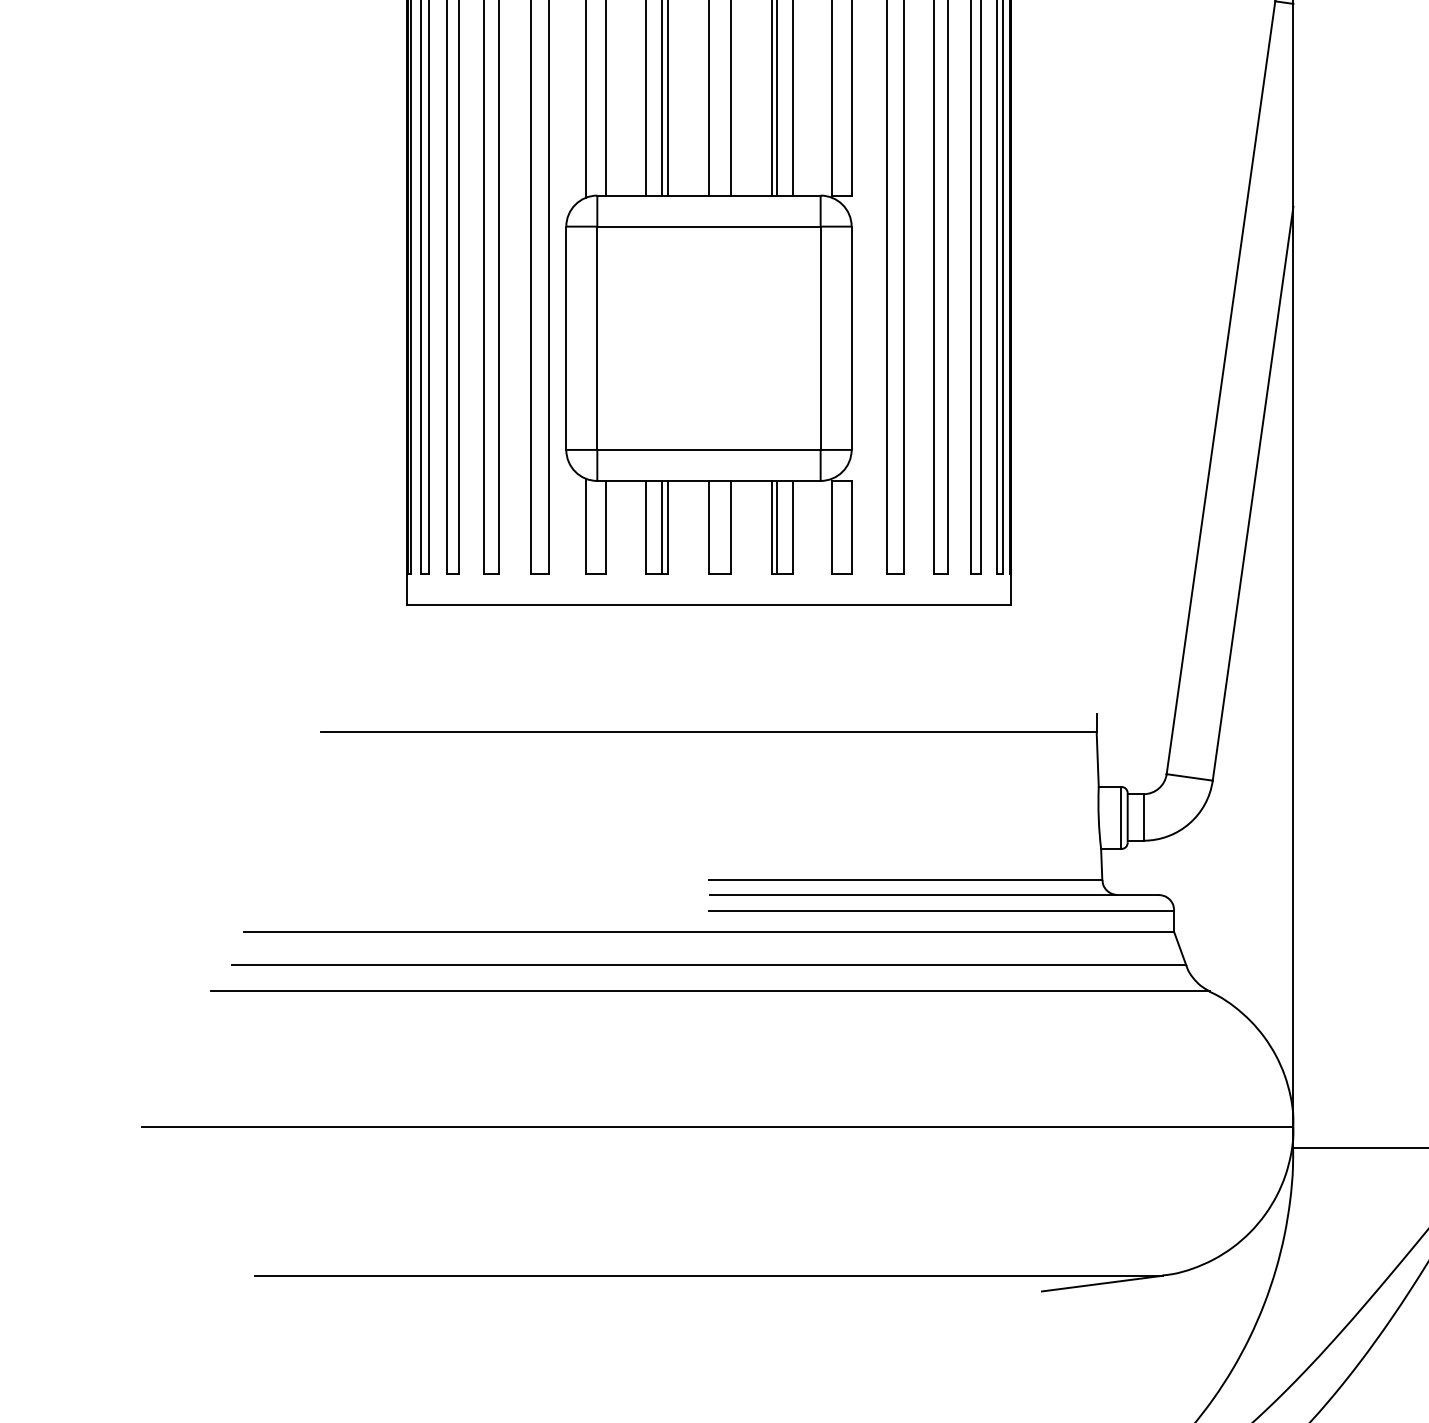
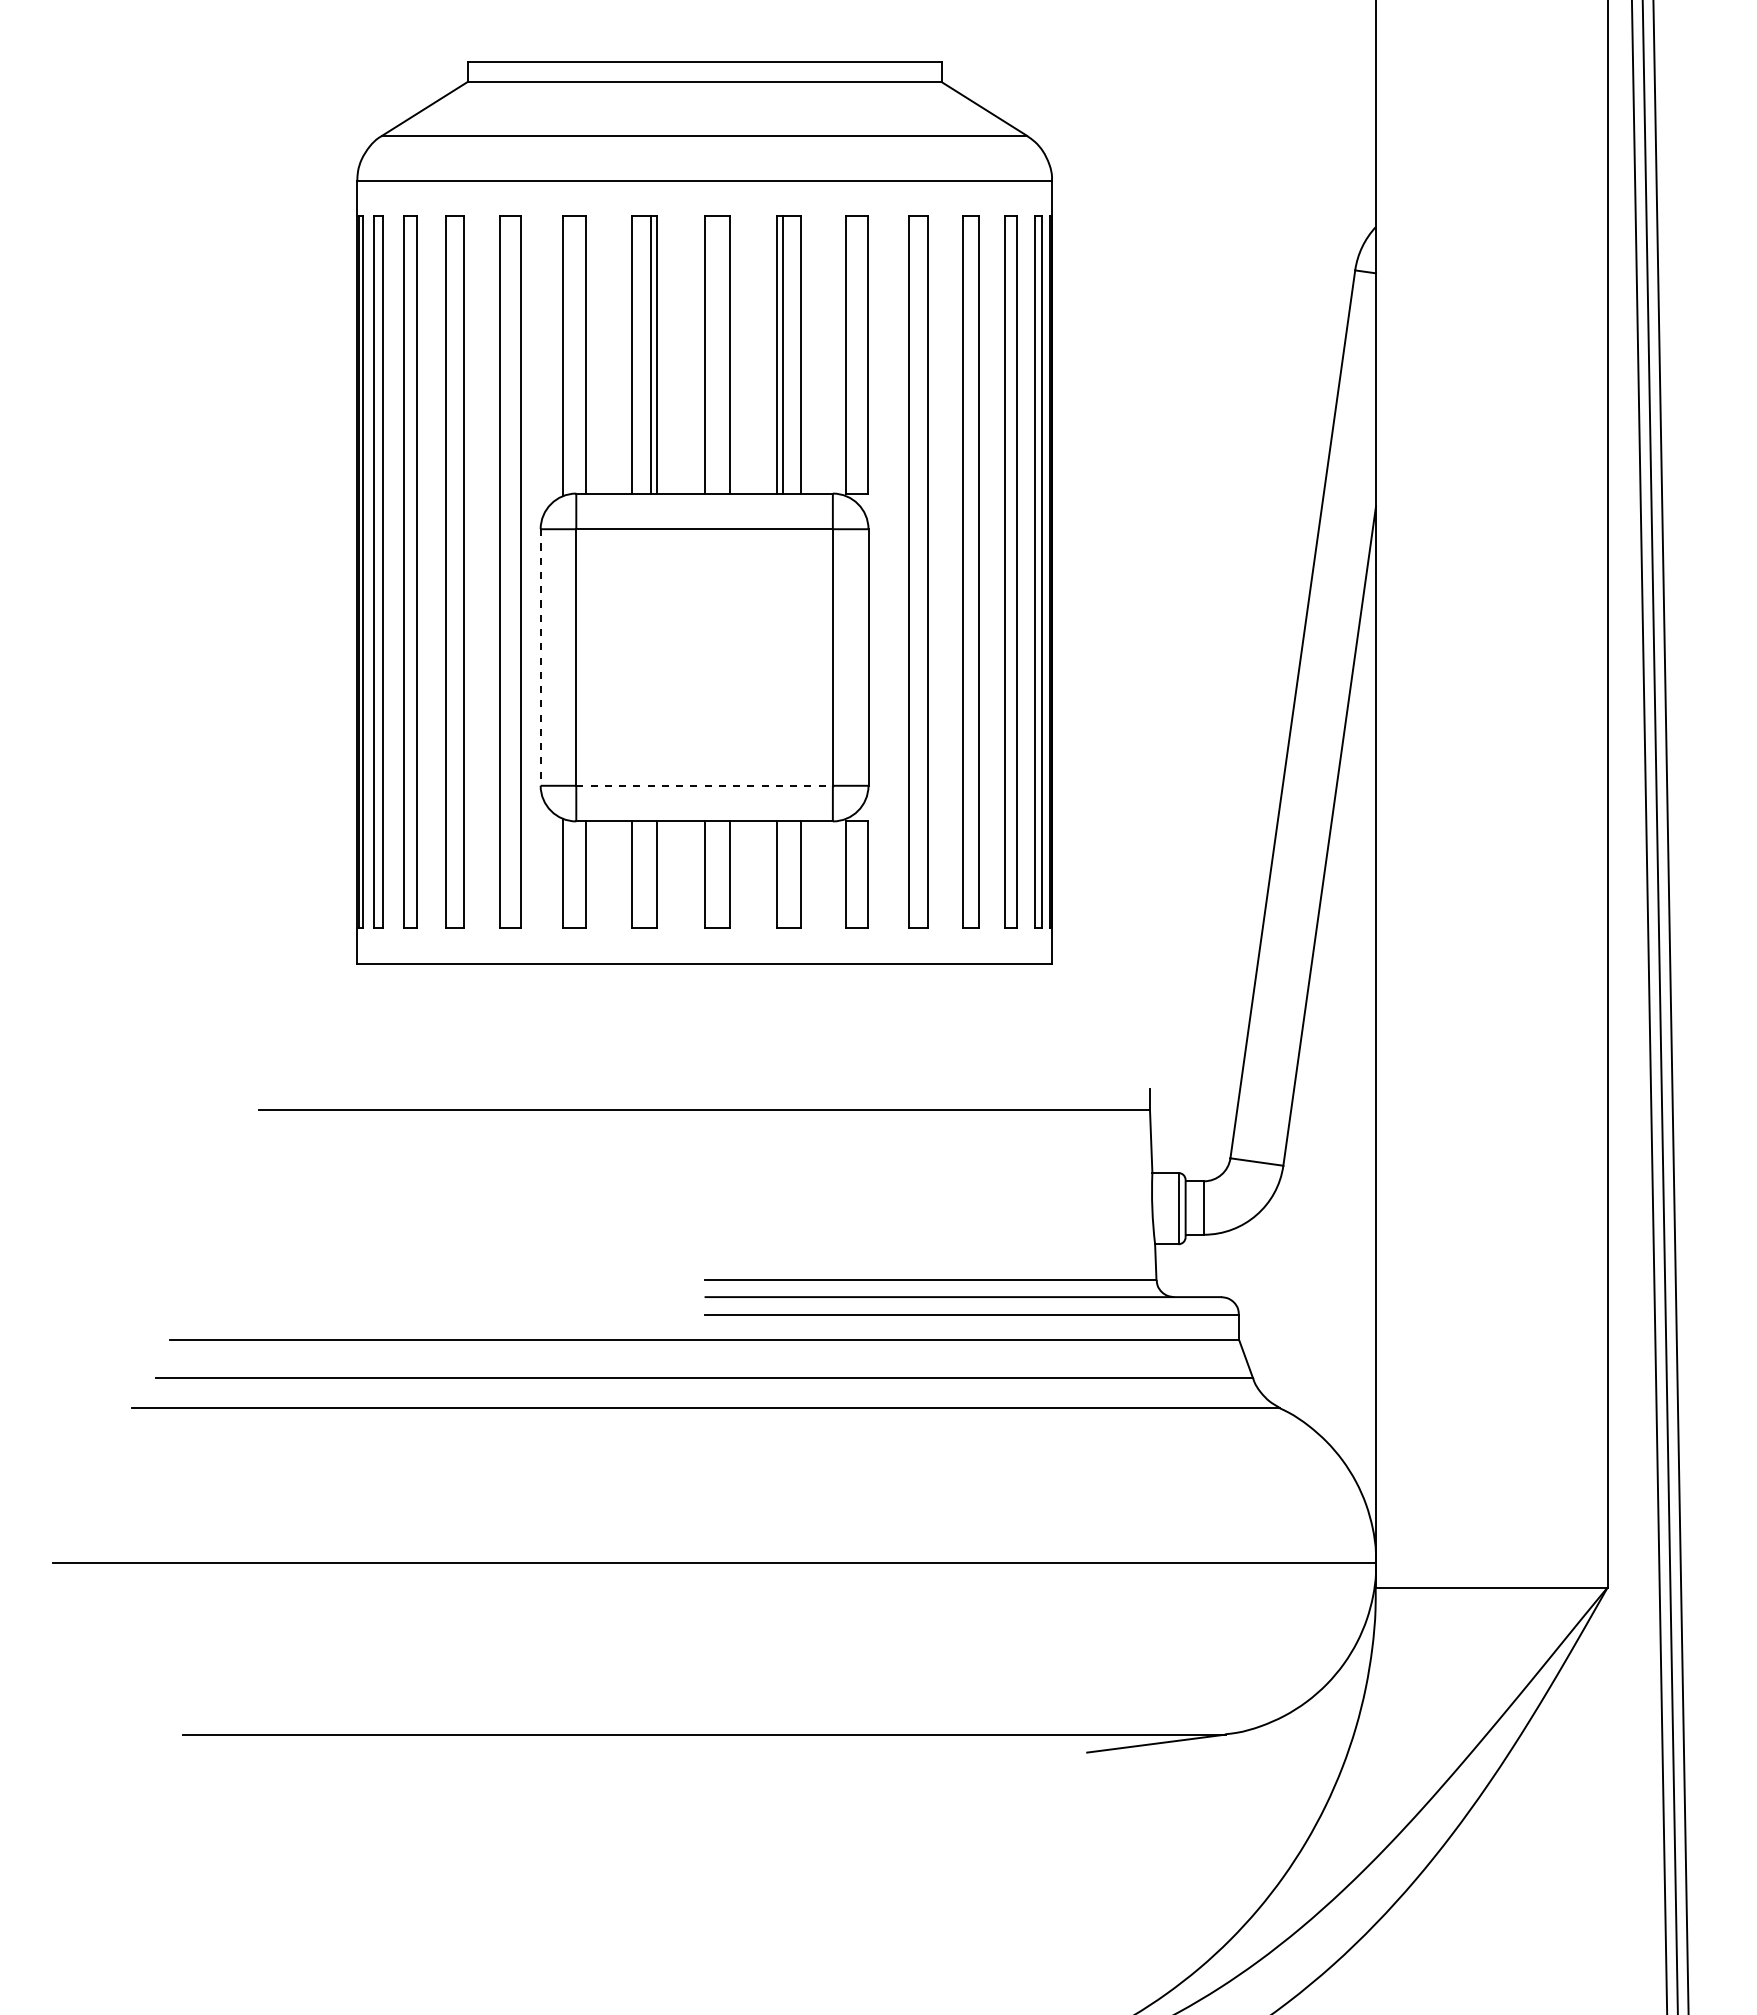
line: (566, 339) -> (540, 658), solid -> dashed
line: (709, 449) -> (705, 785), solid -> dashed
line: (661, 527) -> (650, 874), removed
line: (776, 527) -> (782, 874), removed

